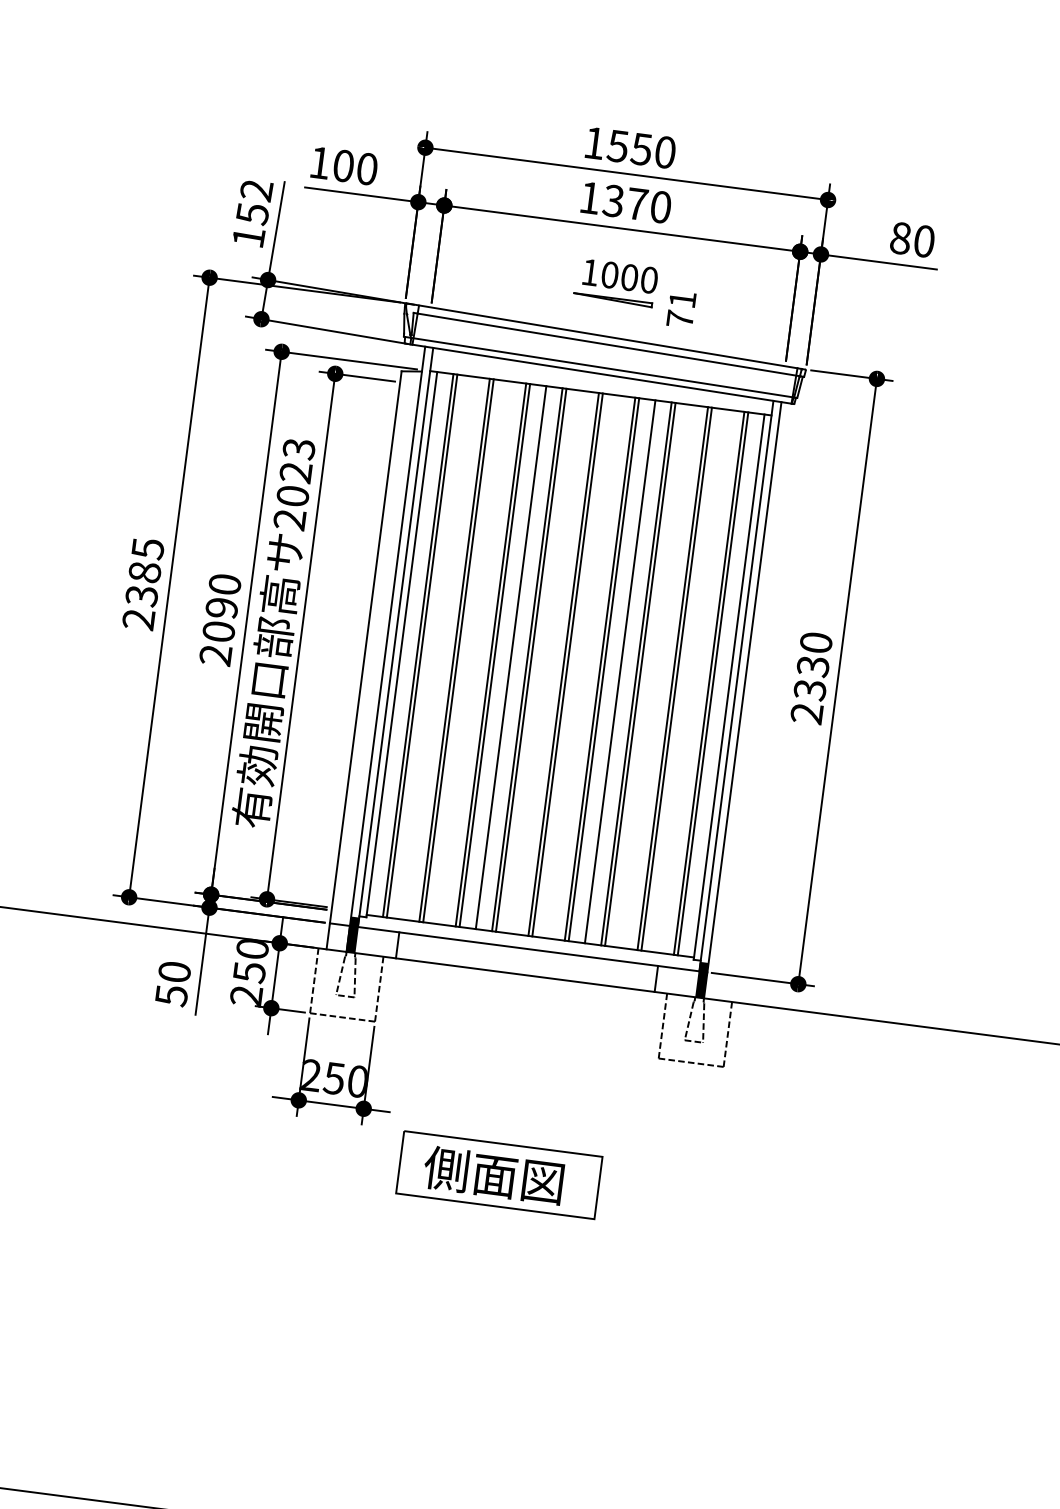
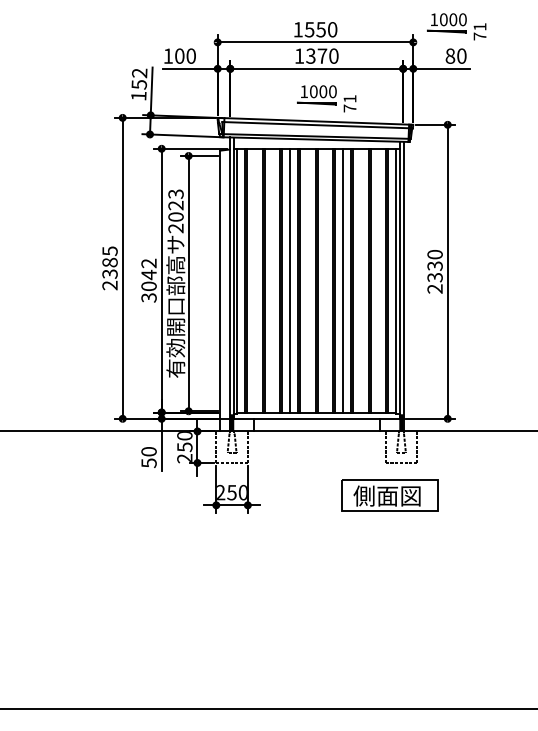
part: (921, 178) -> (456, 26), added
text: (219, 619) -> (148, 280), 2090 -> 3042
part: (498, 1174) -> (389, 495), moved

